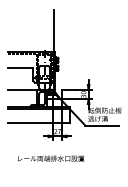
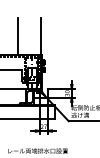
line: (28, 31) -> (17, 36), added

